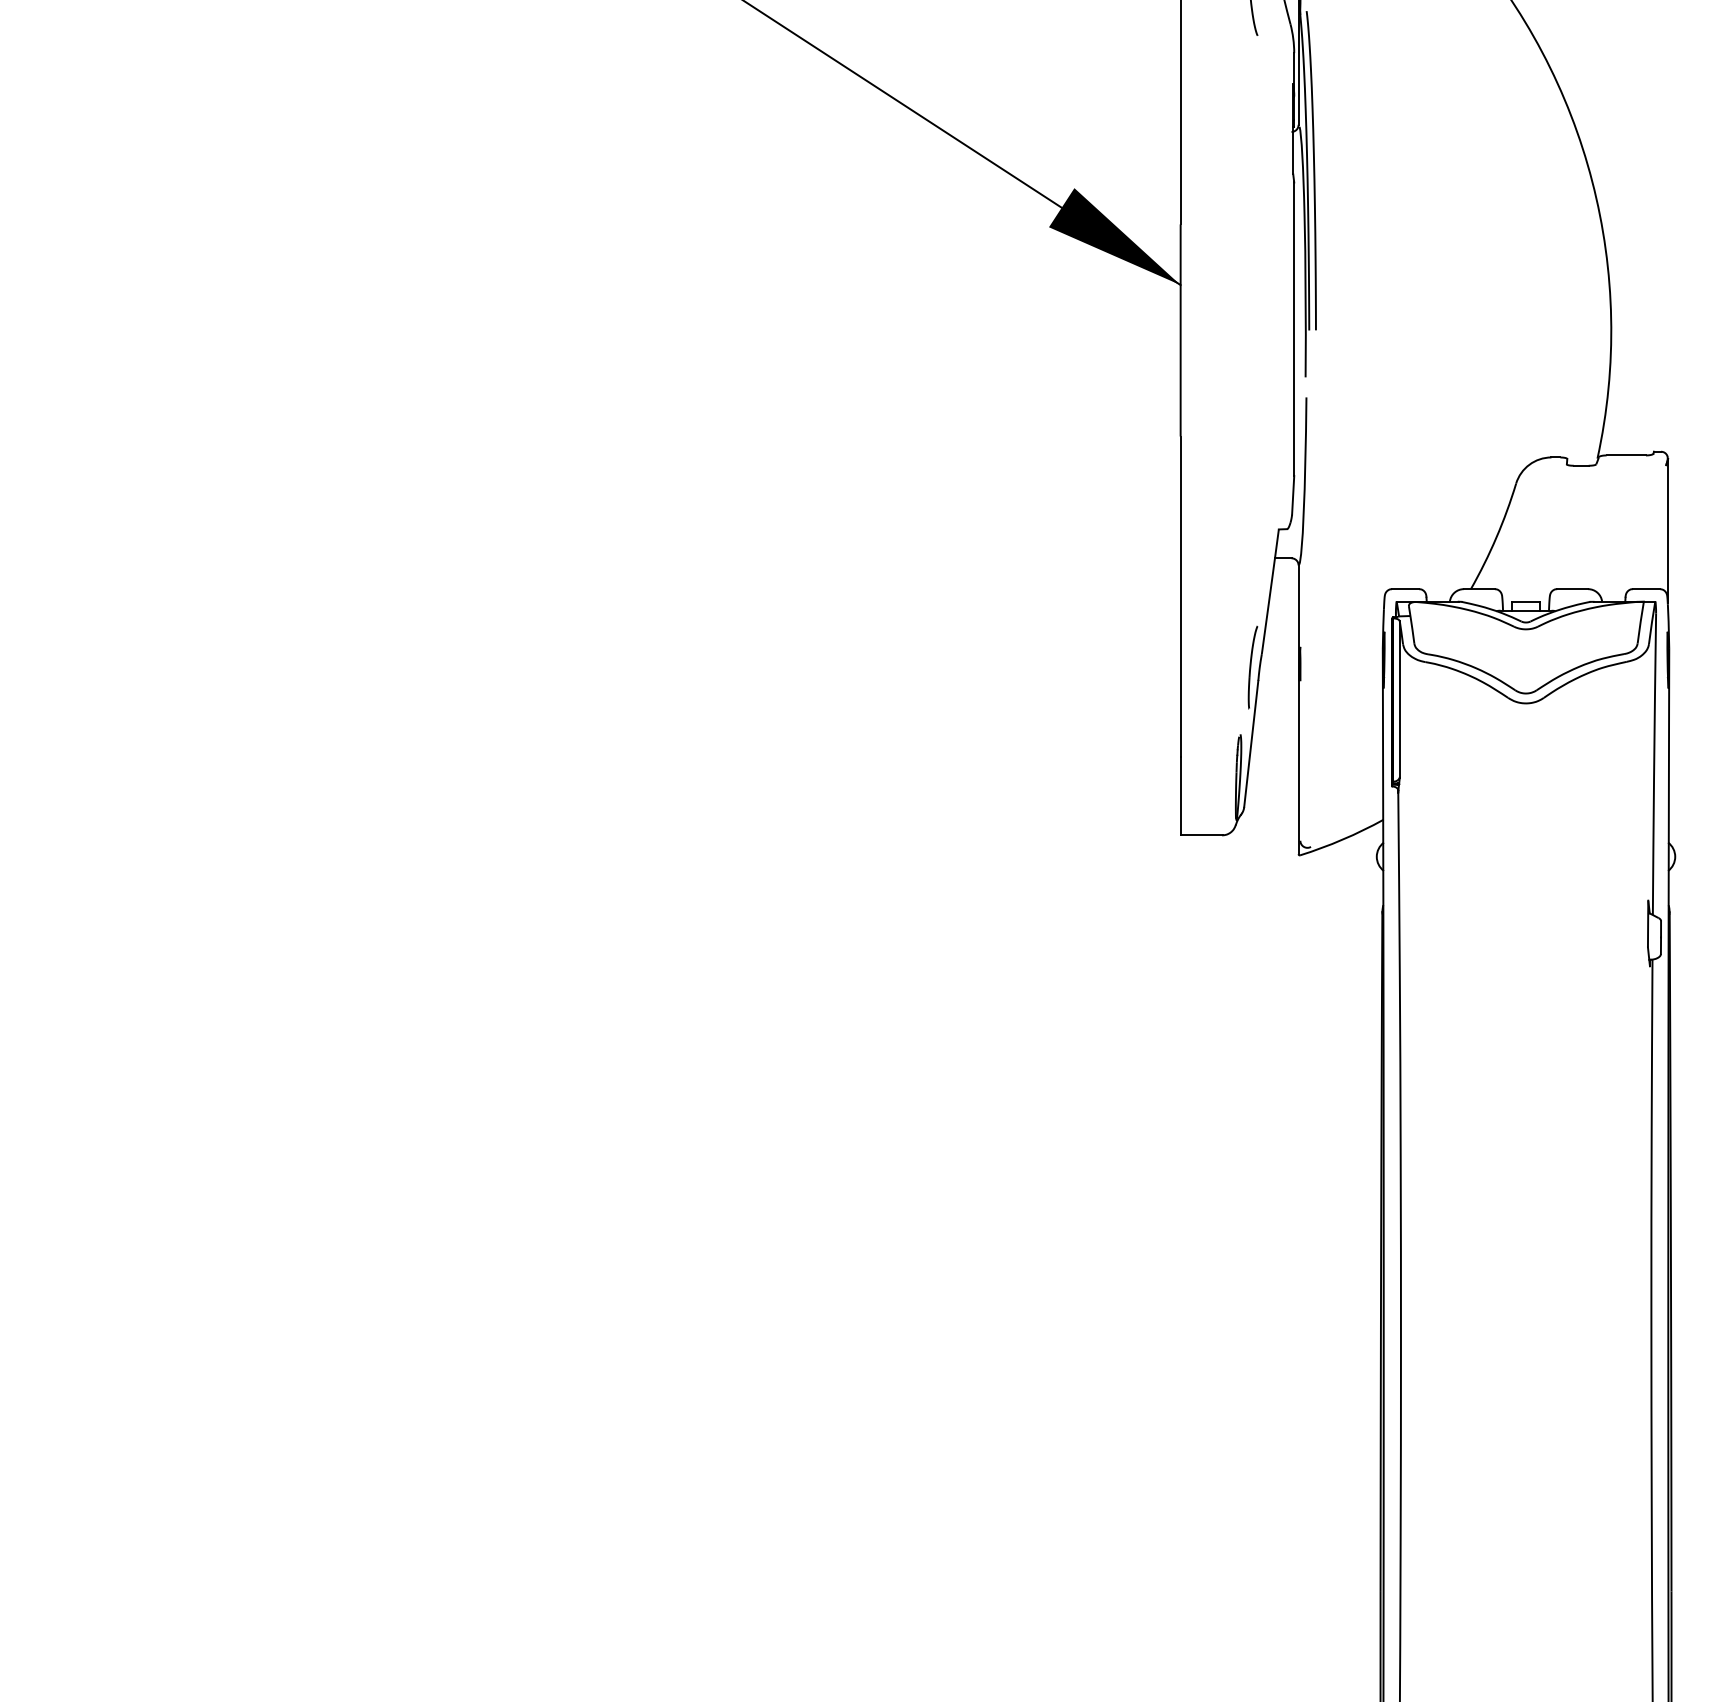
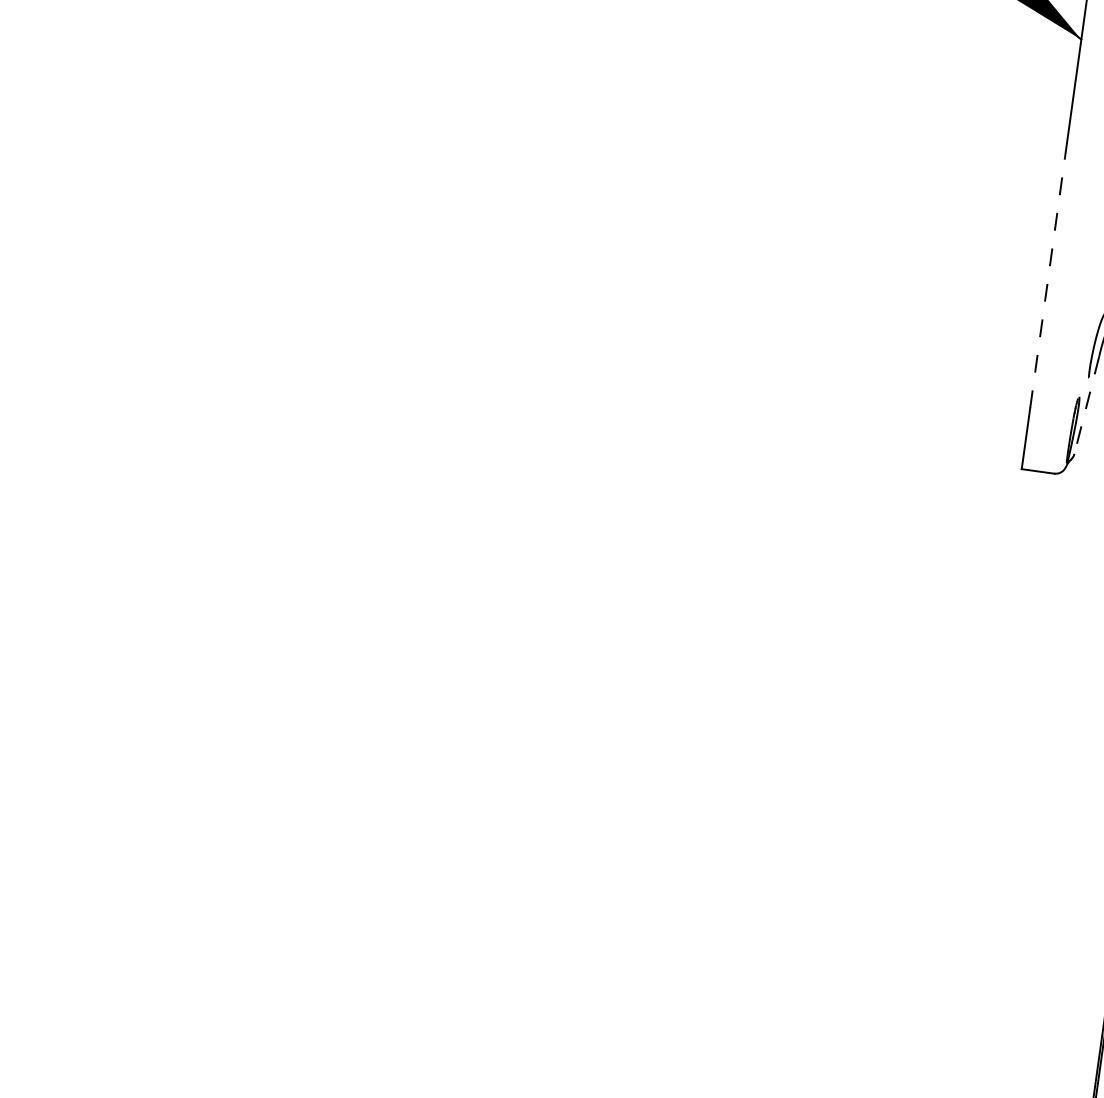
line: (1180, 596) -> (1047, 282), solid -> dashed
line: (1251, 744) -> (1086, 405), solid -> dashed

